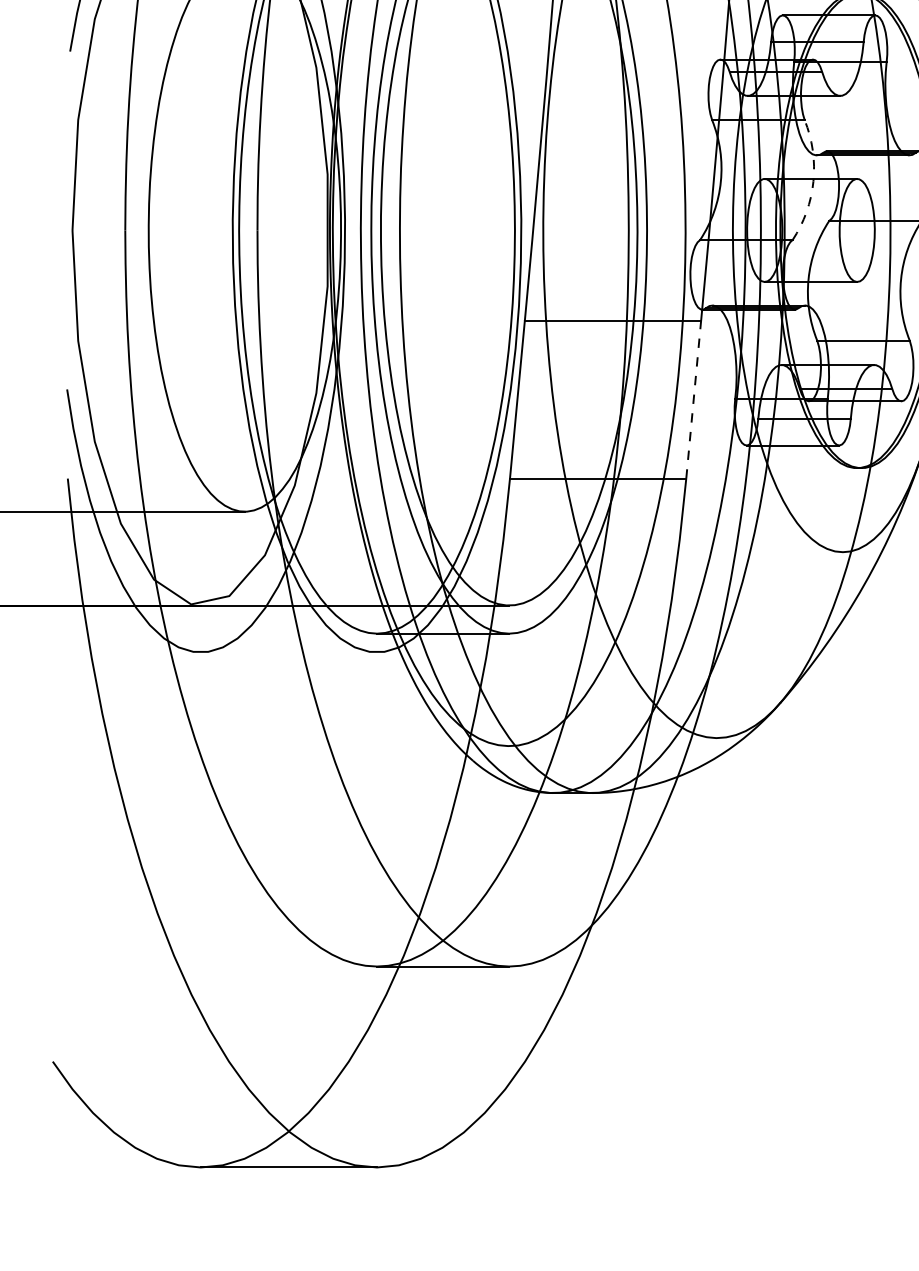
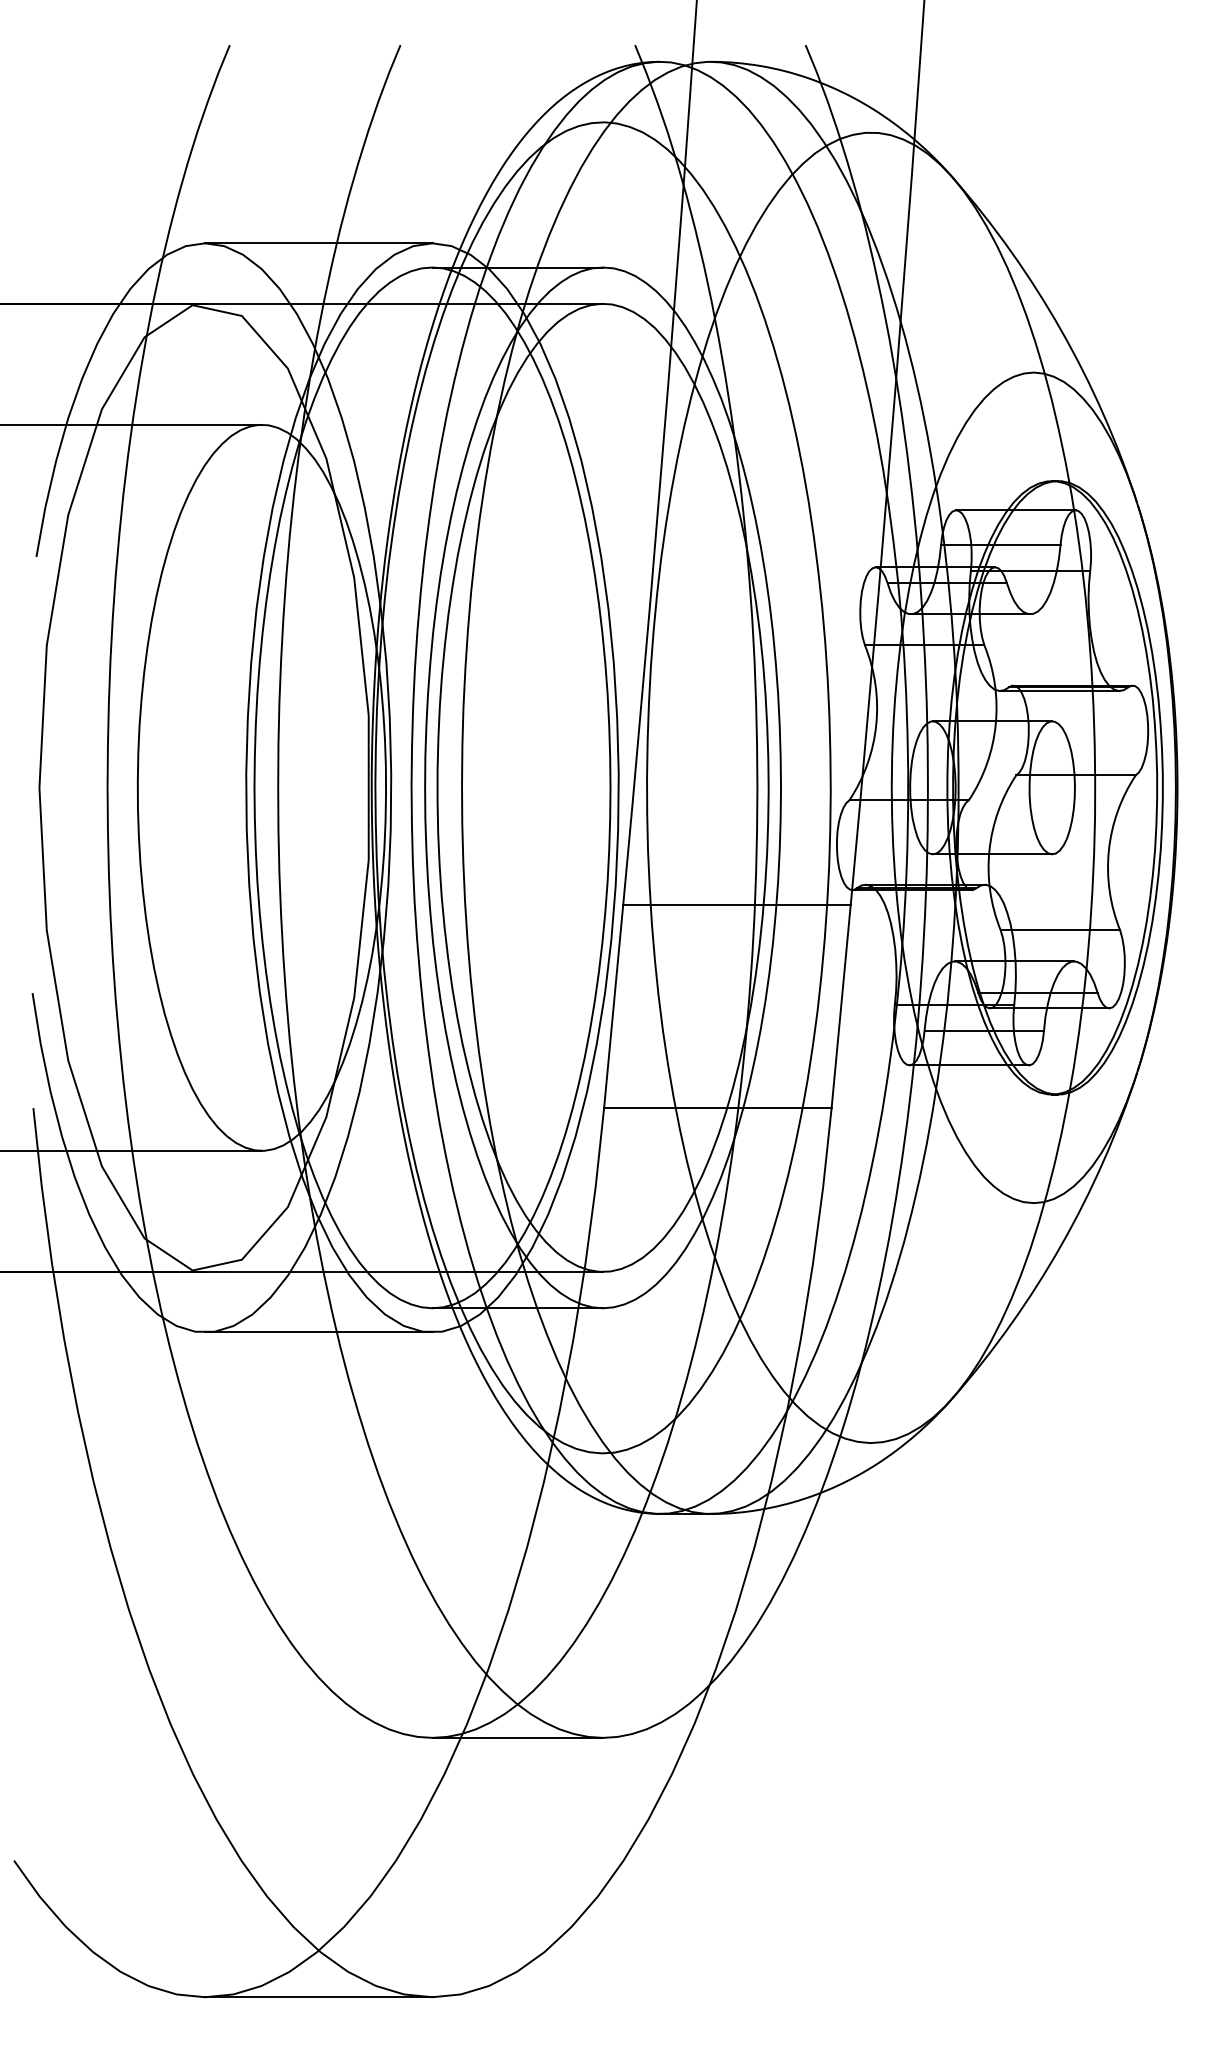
arc: (813, 181) -> (995, 724), dashed -> solid
line: (693, 399) -> (841, 1005), dashed -> solid
line: (288, 652) -> (318, 1332), added

